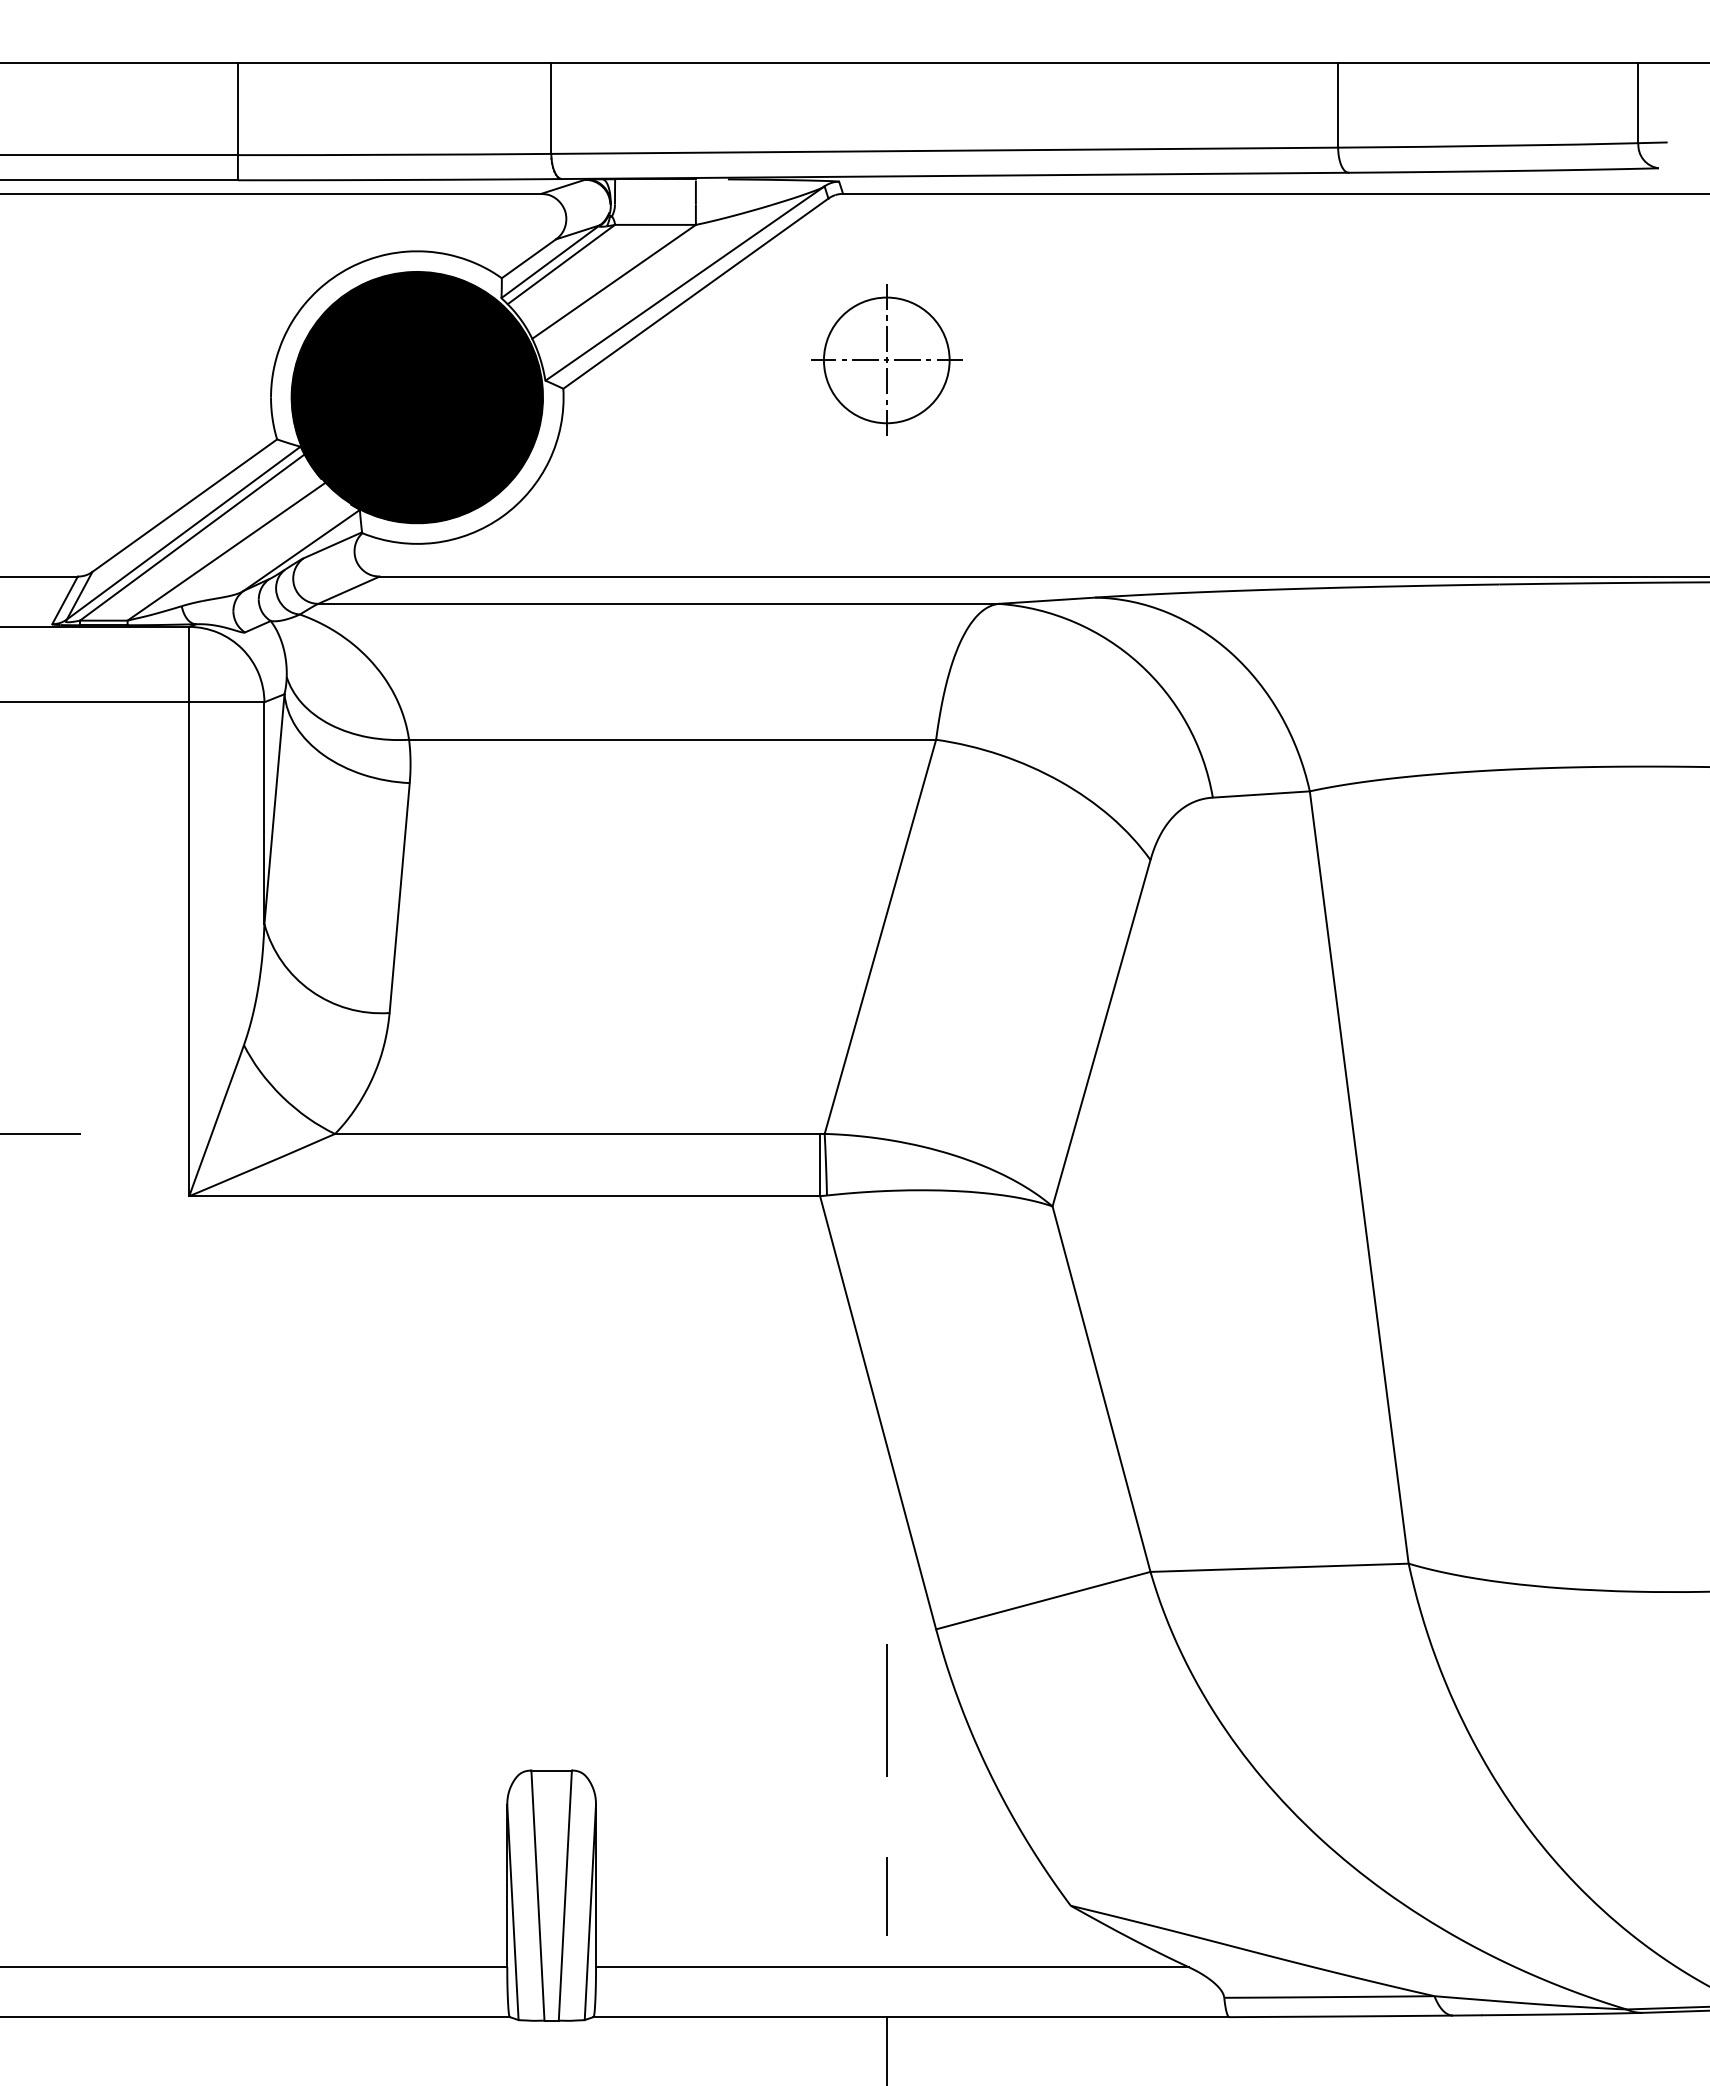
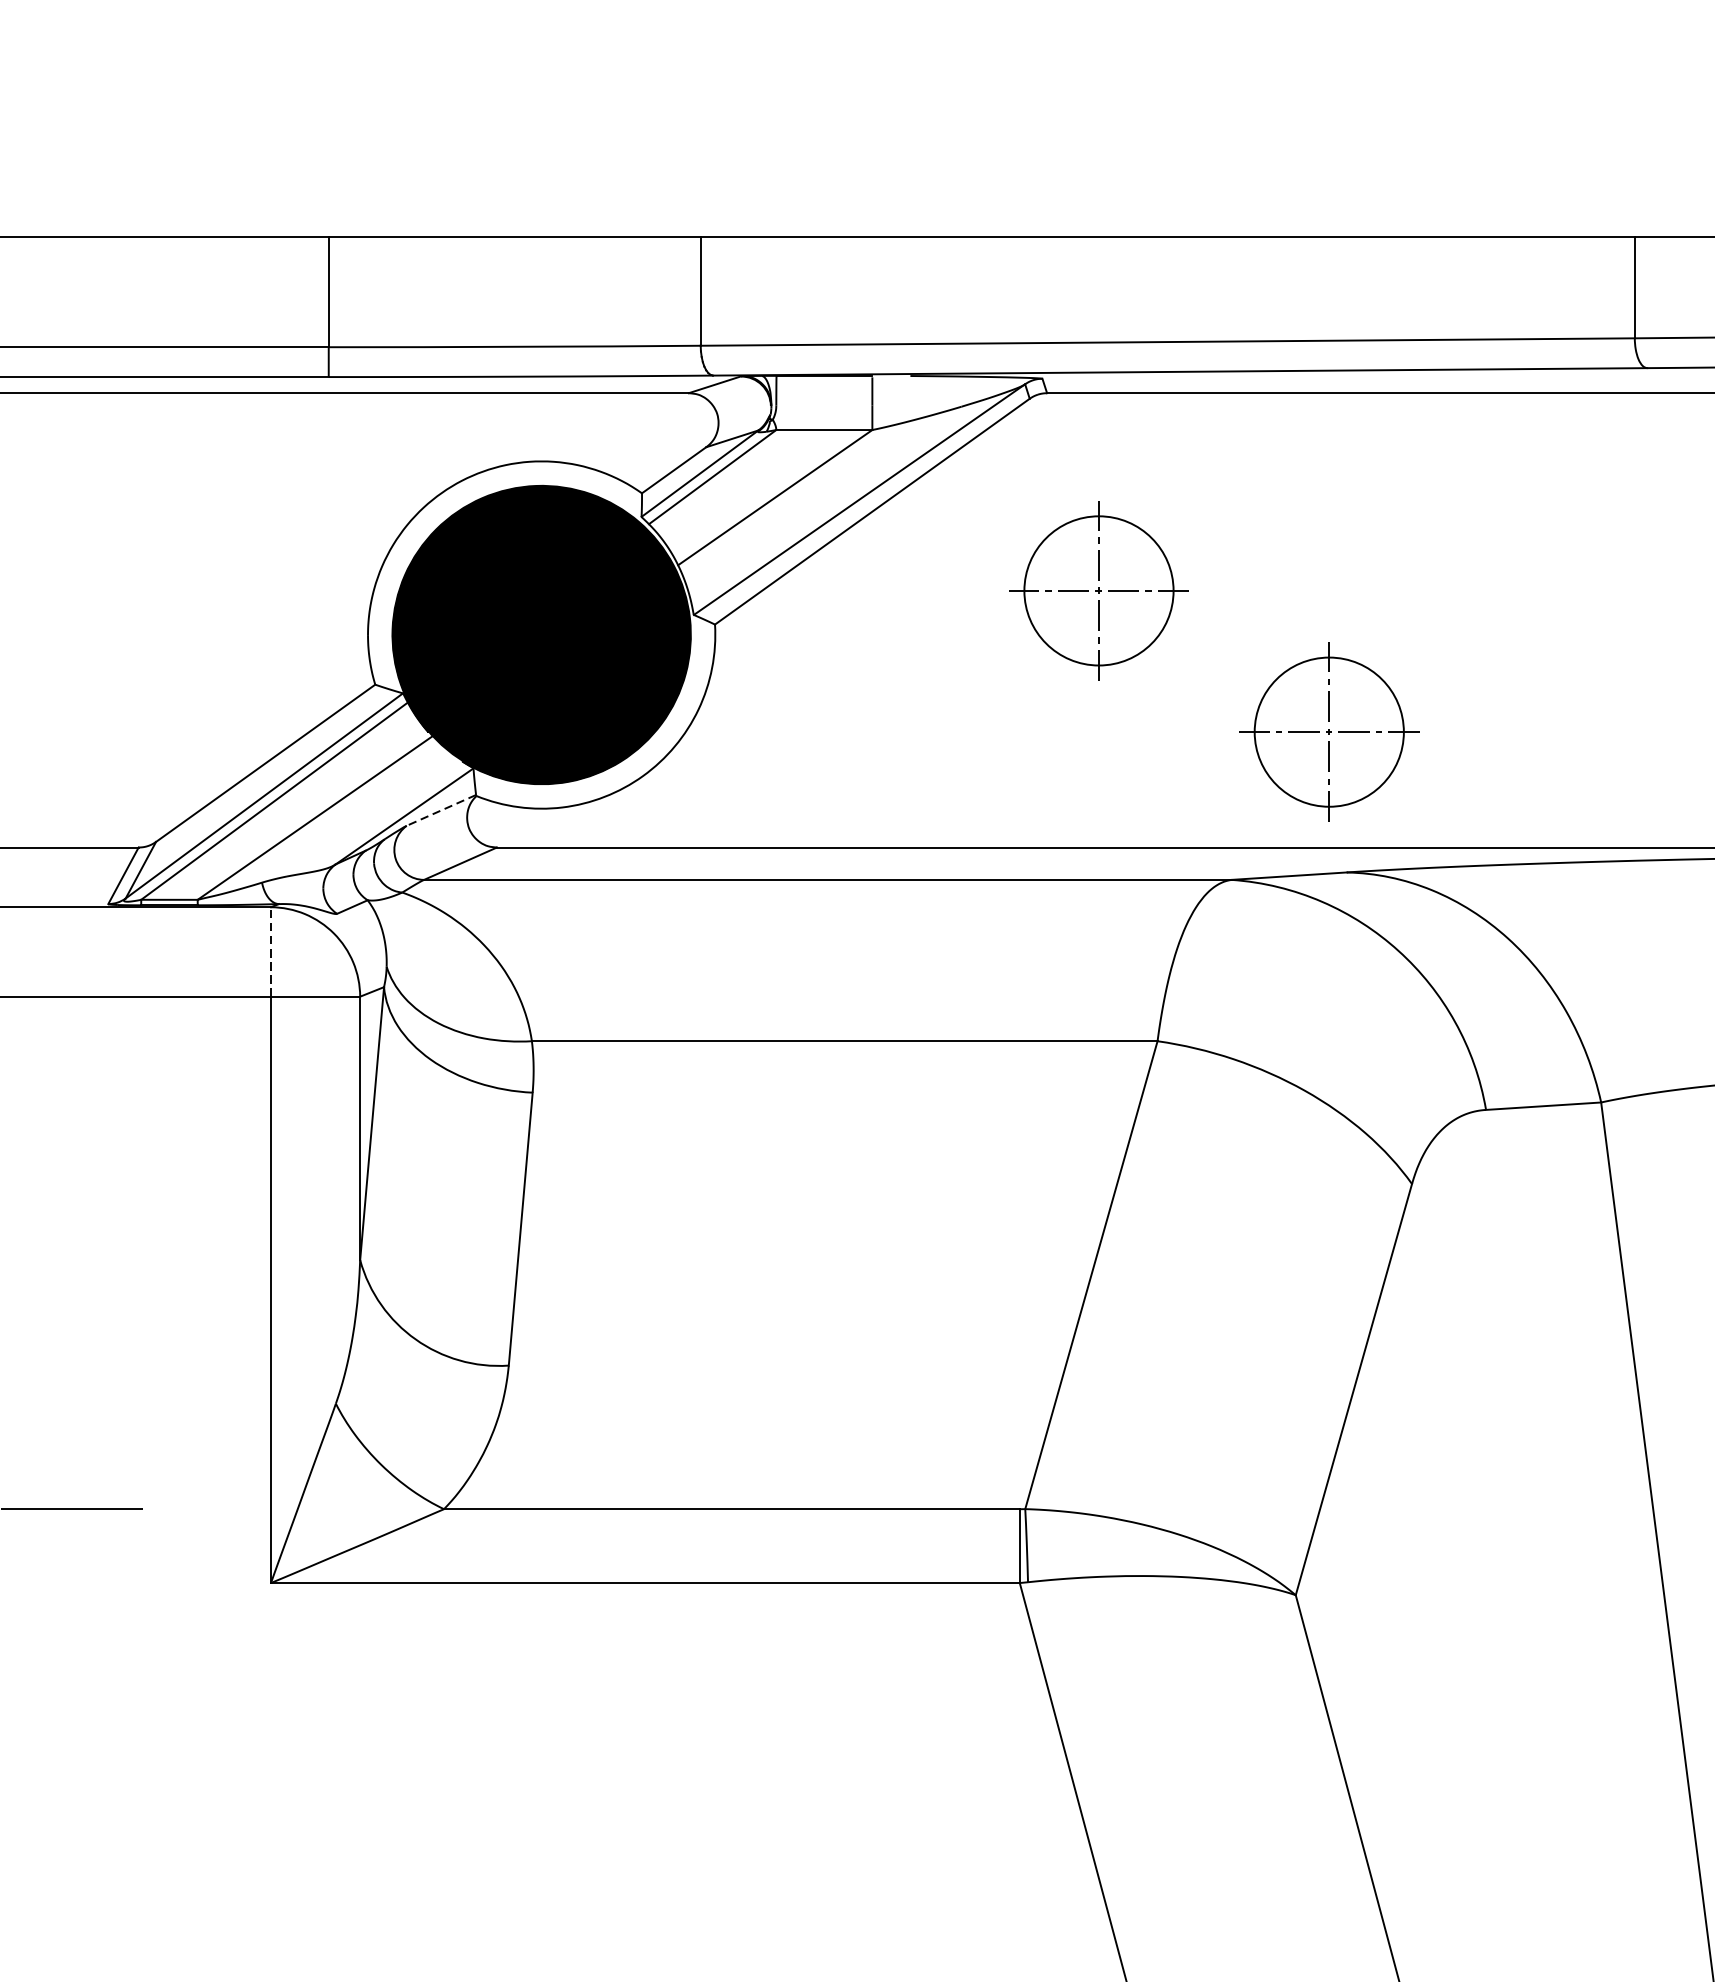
part: (1080, 478) -> (1328, 731), added
line: (332, 545) -> (440, 810), solid -> dashed
line: (189, 664) -> (271, 951), solid -> dashed

